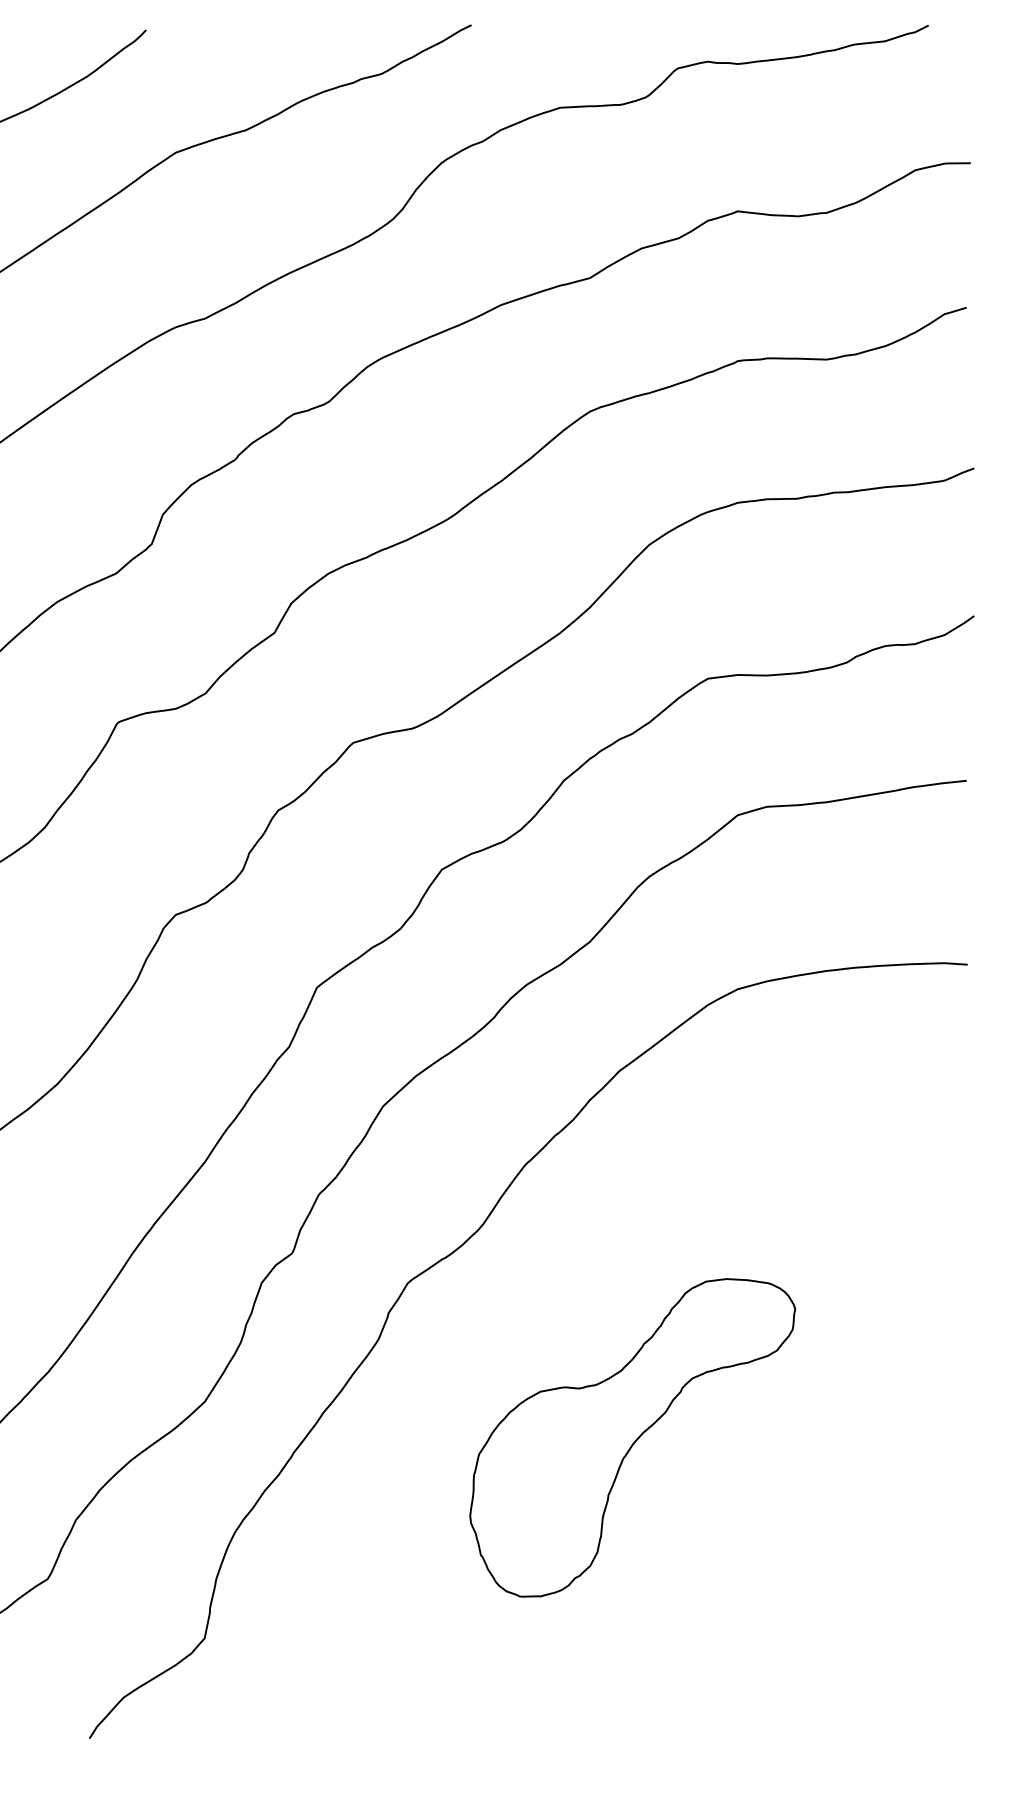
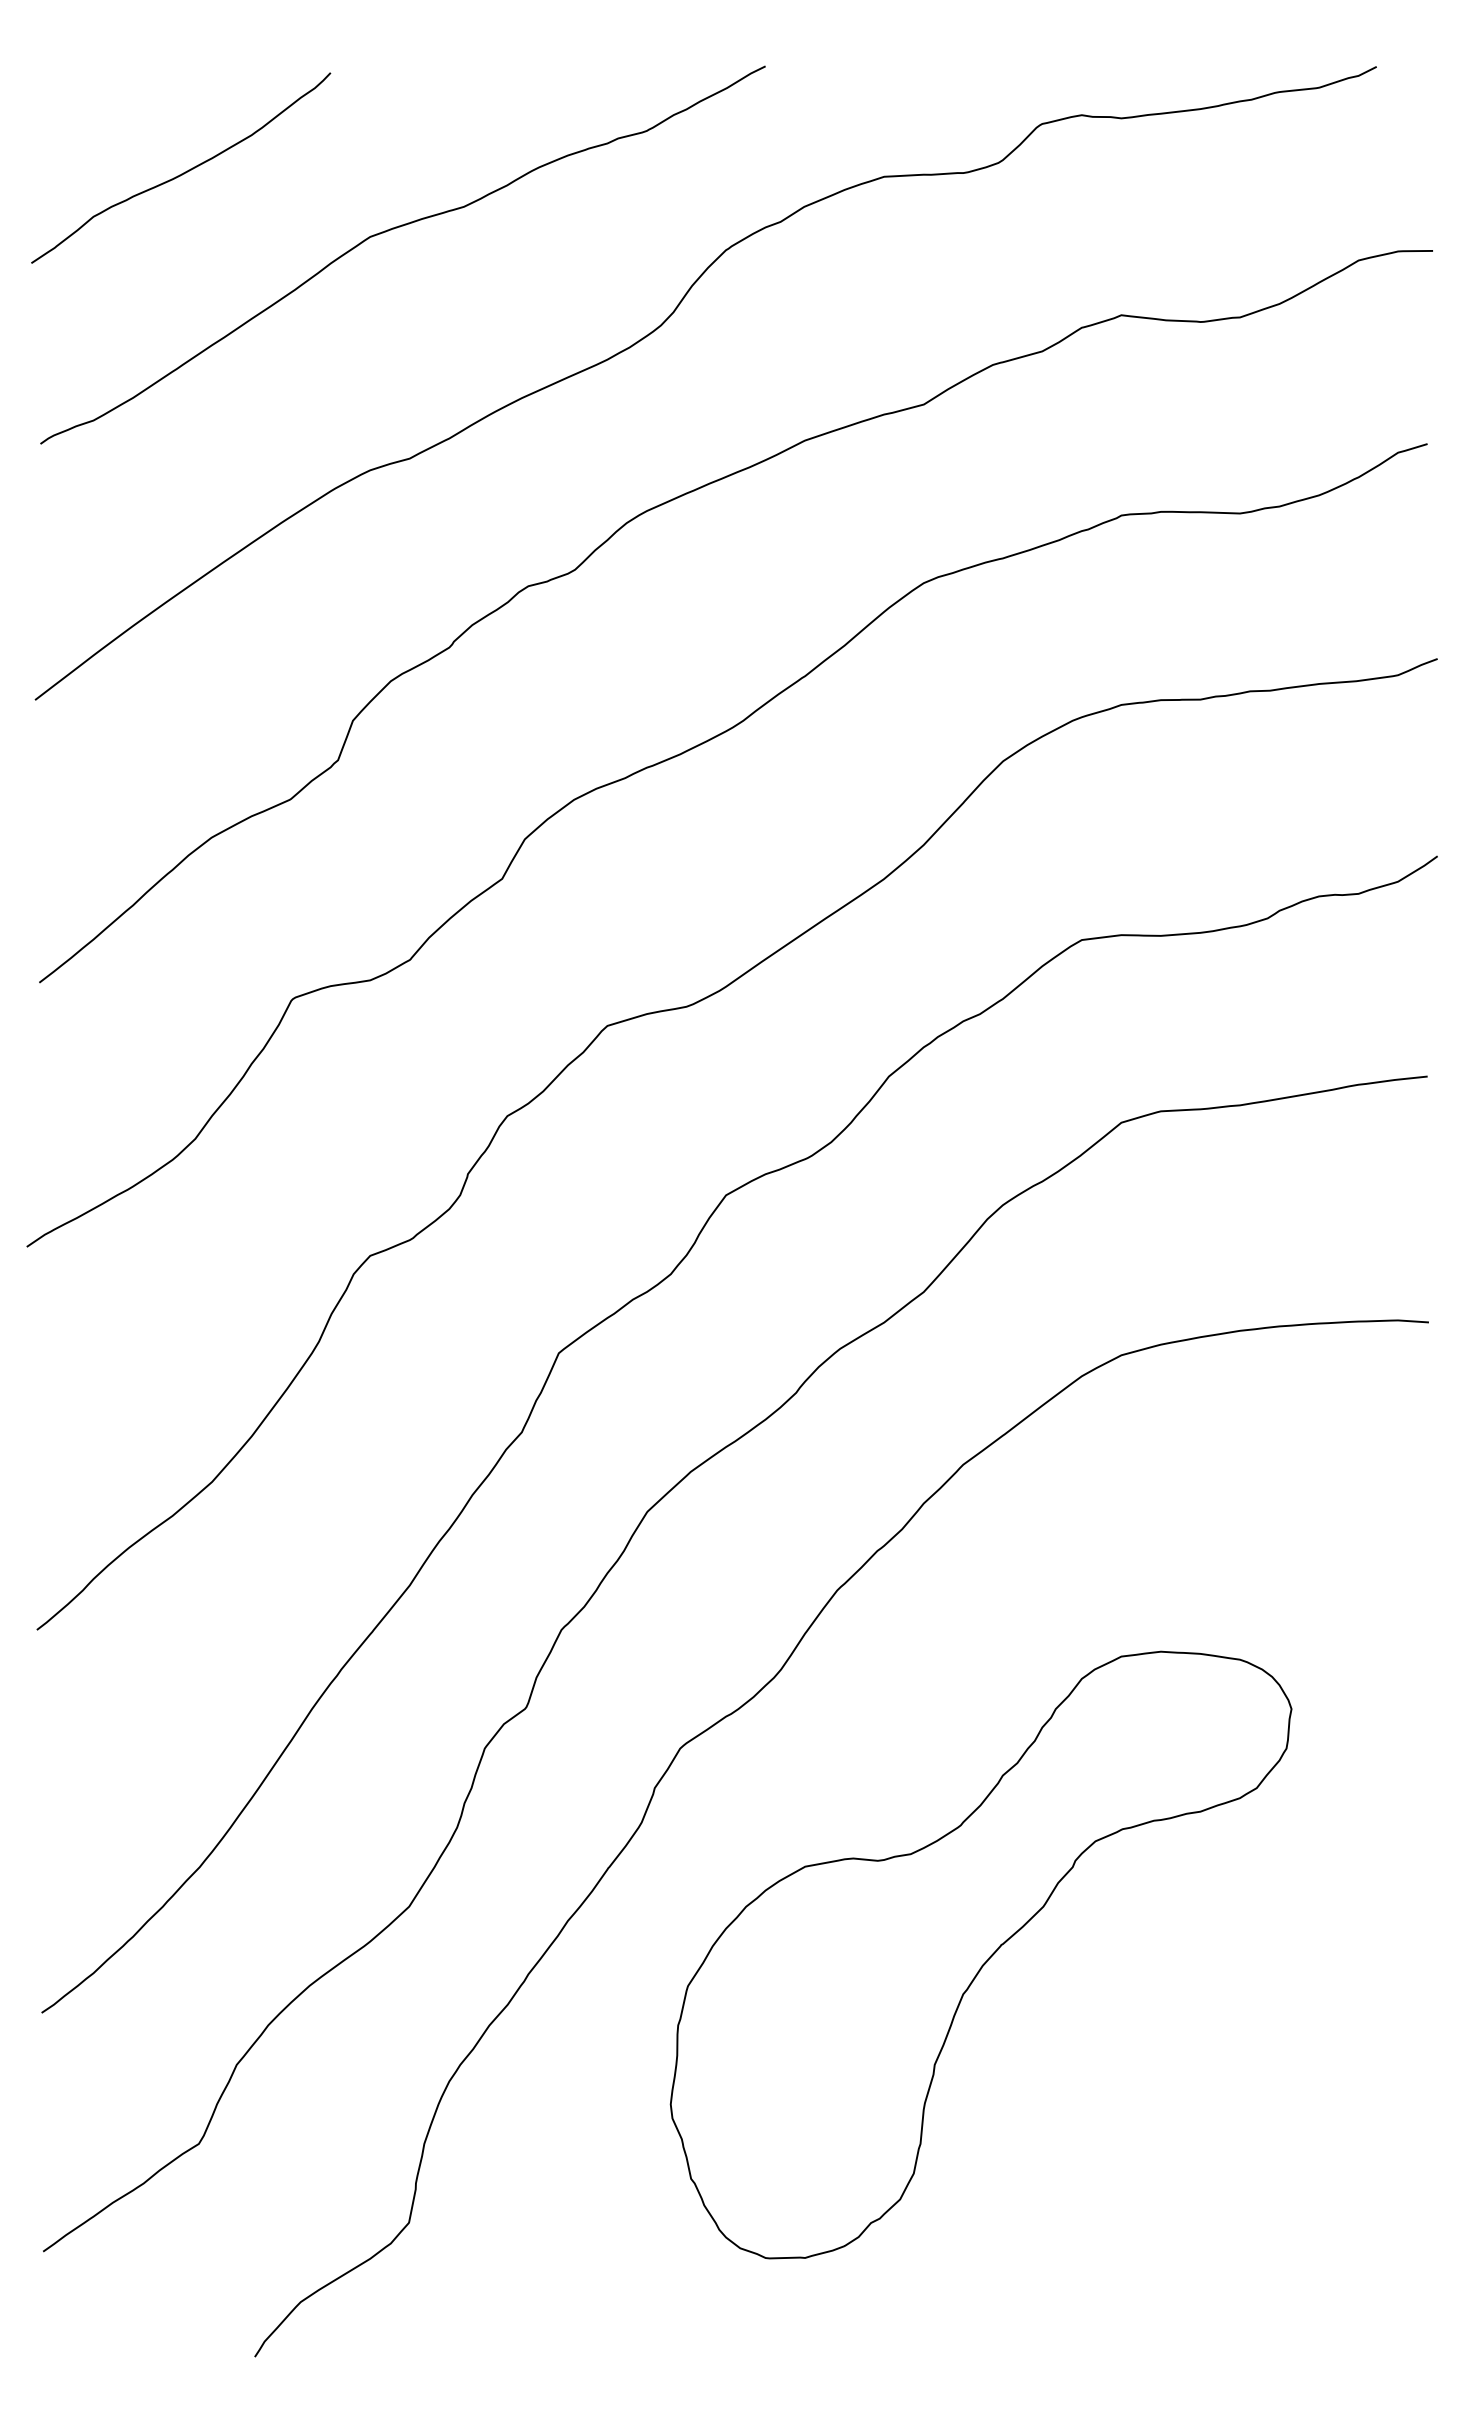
part: (632, 1437) -> (980, 1954), size x1.43

